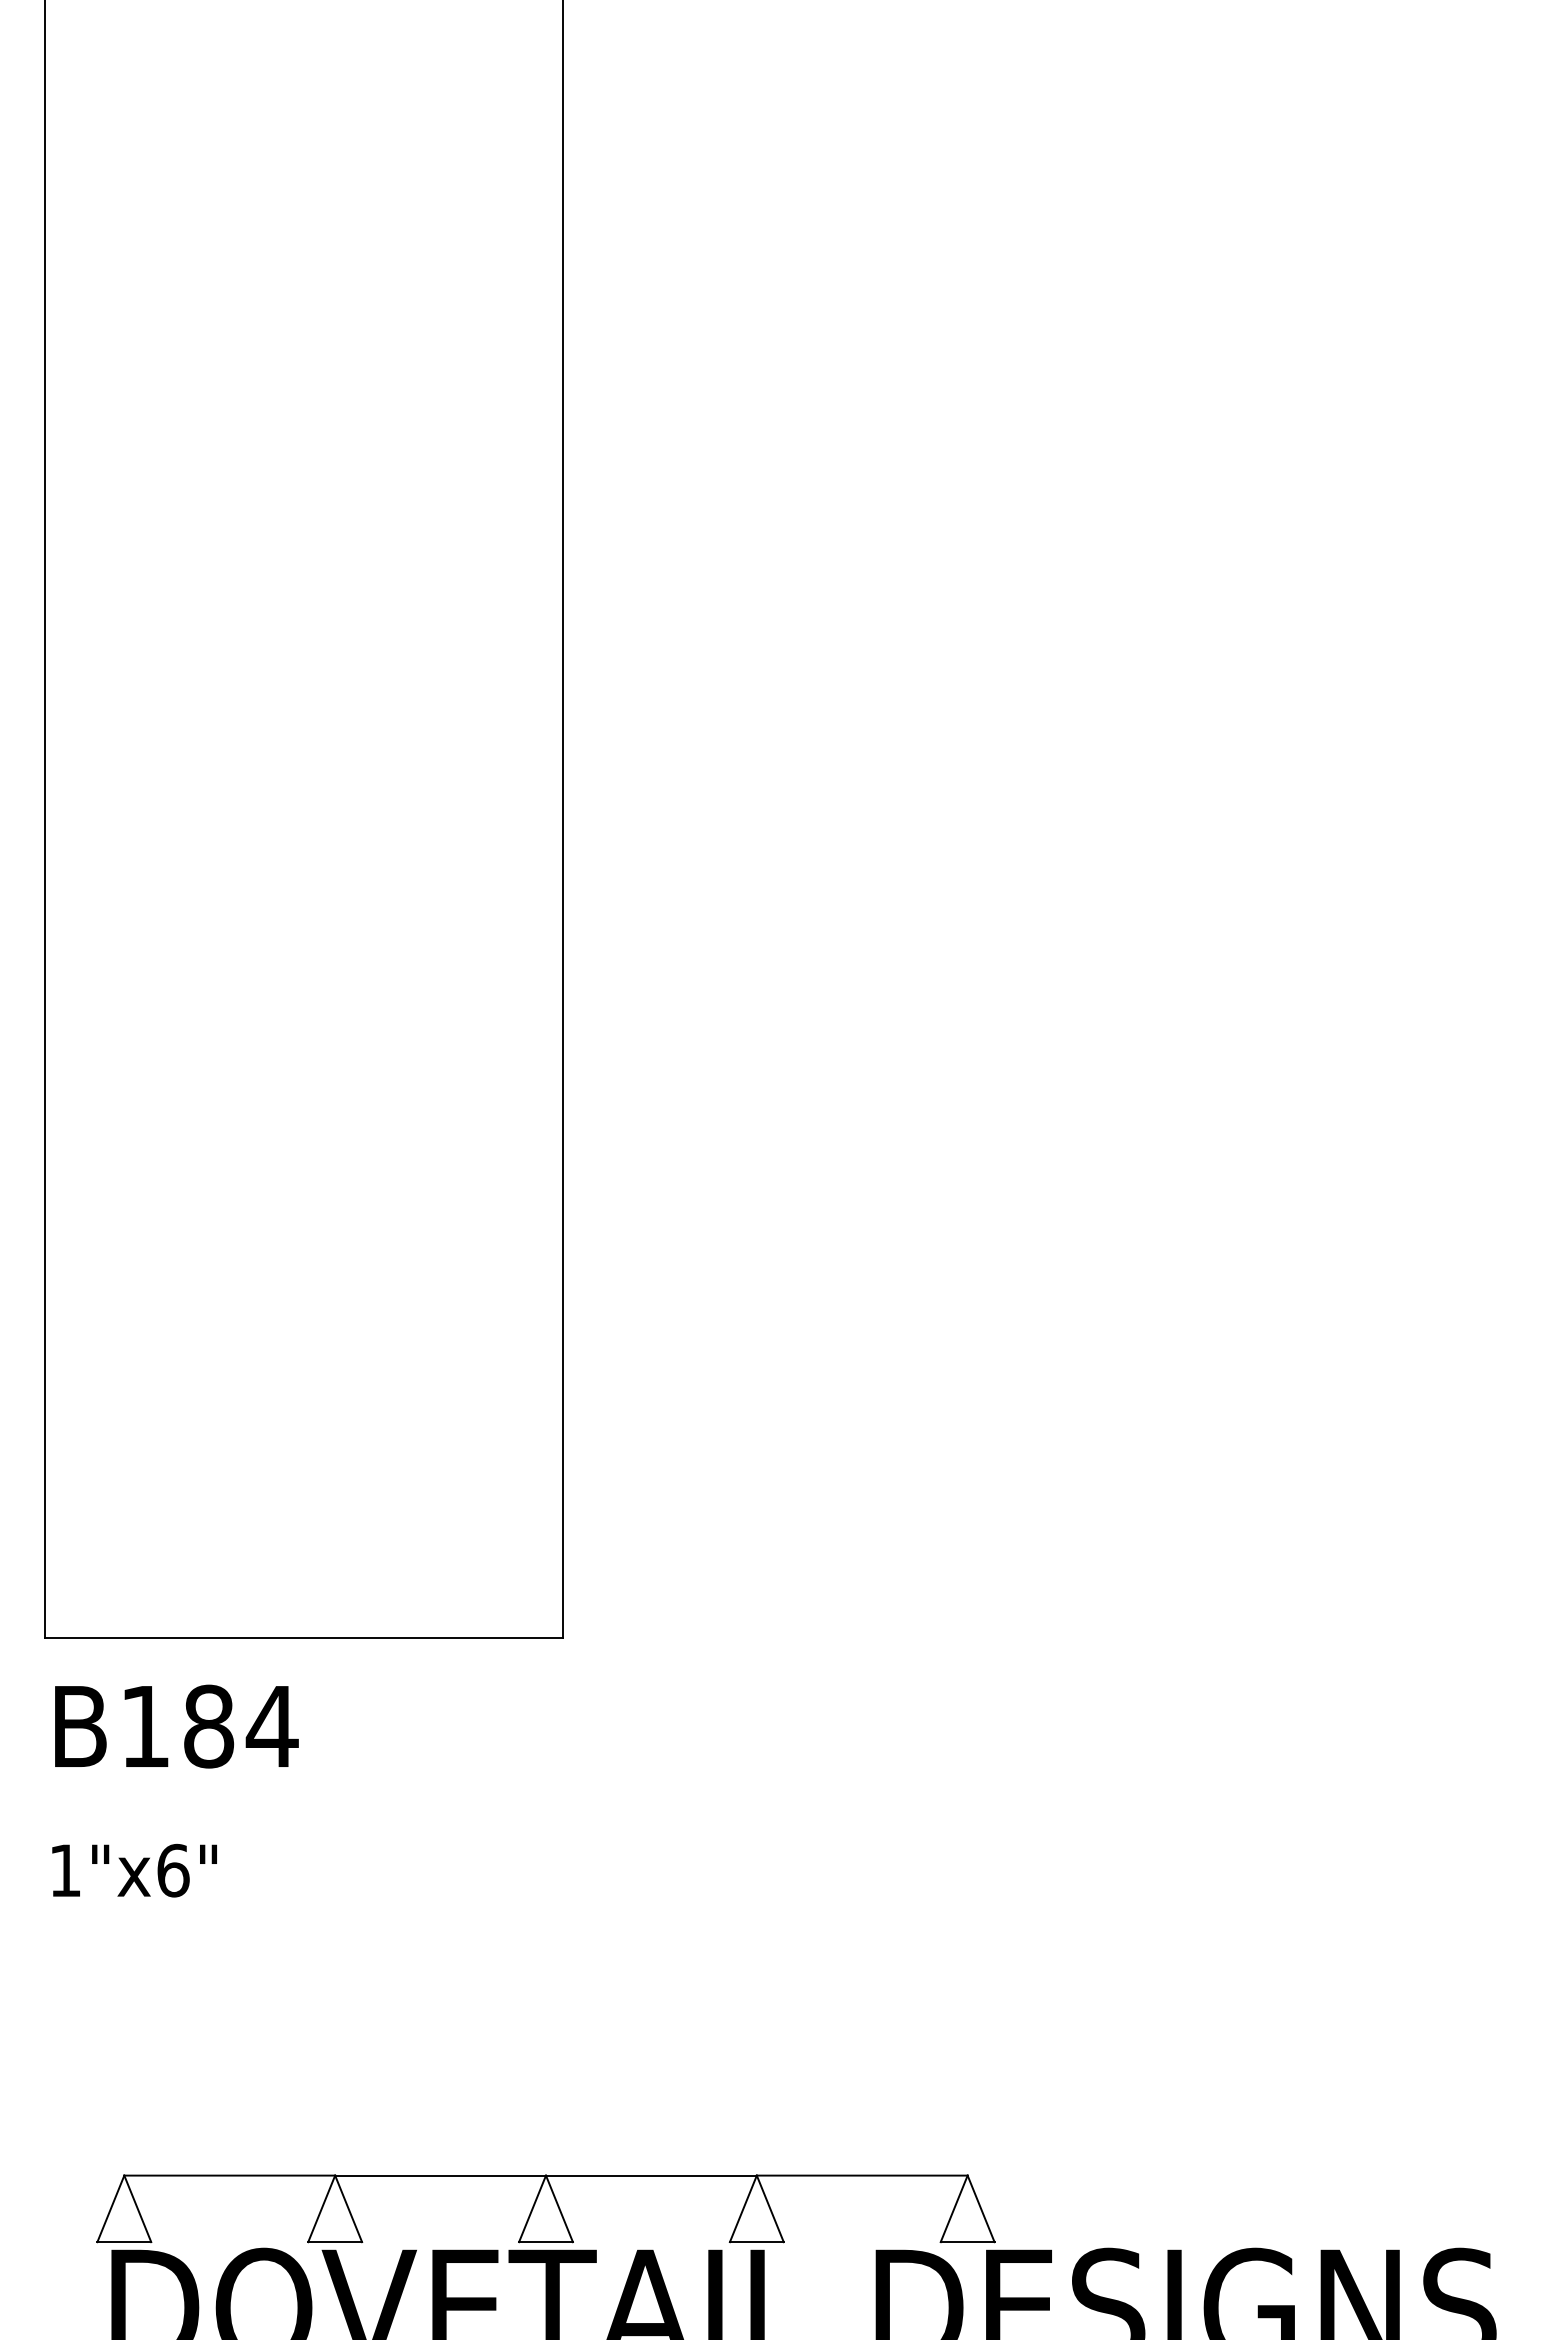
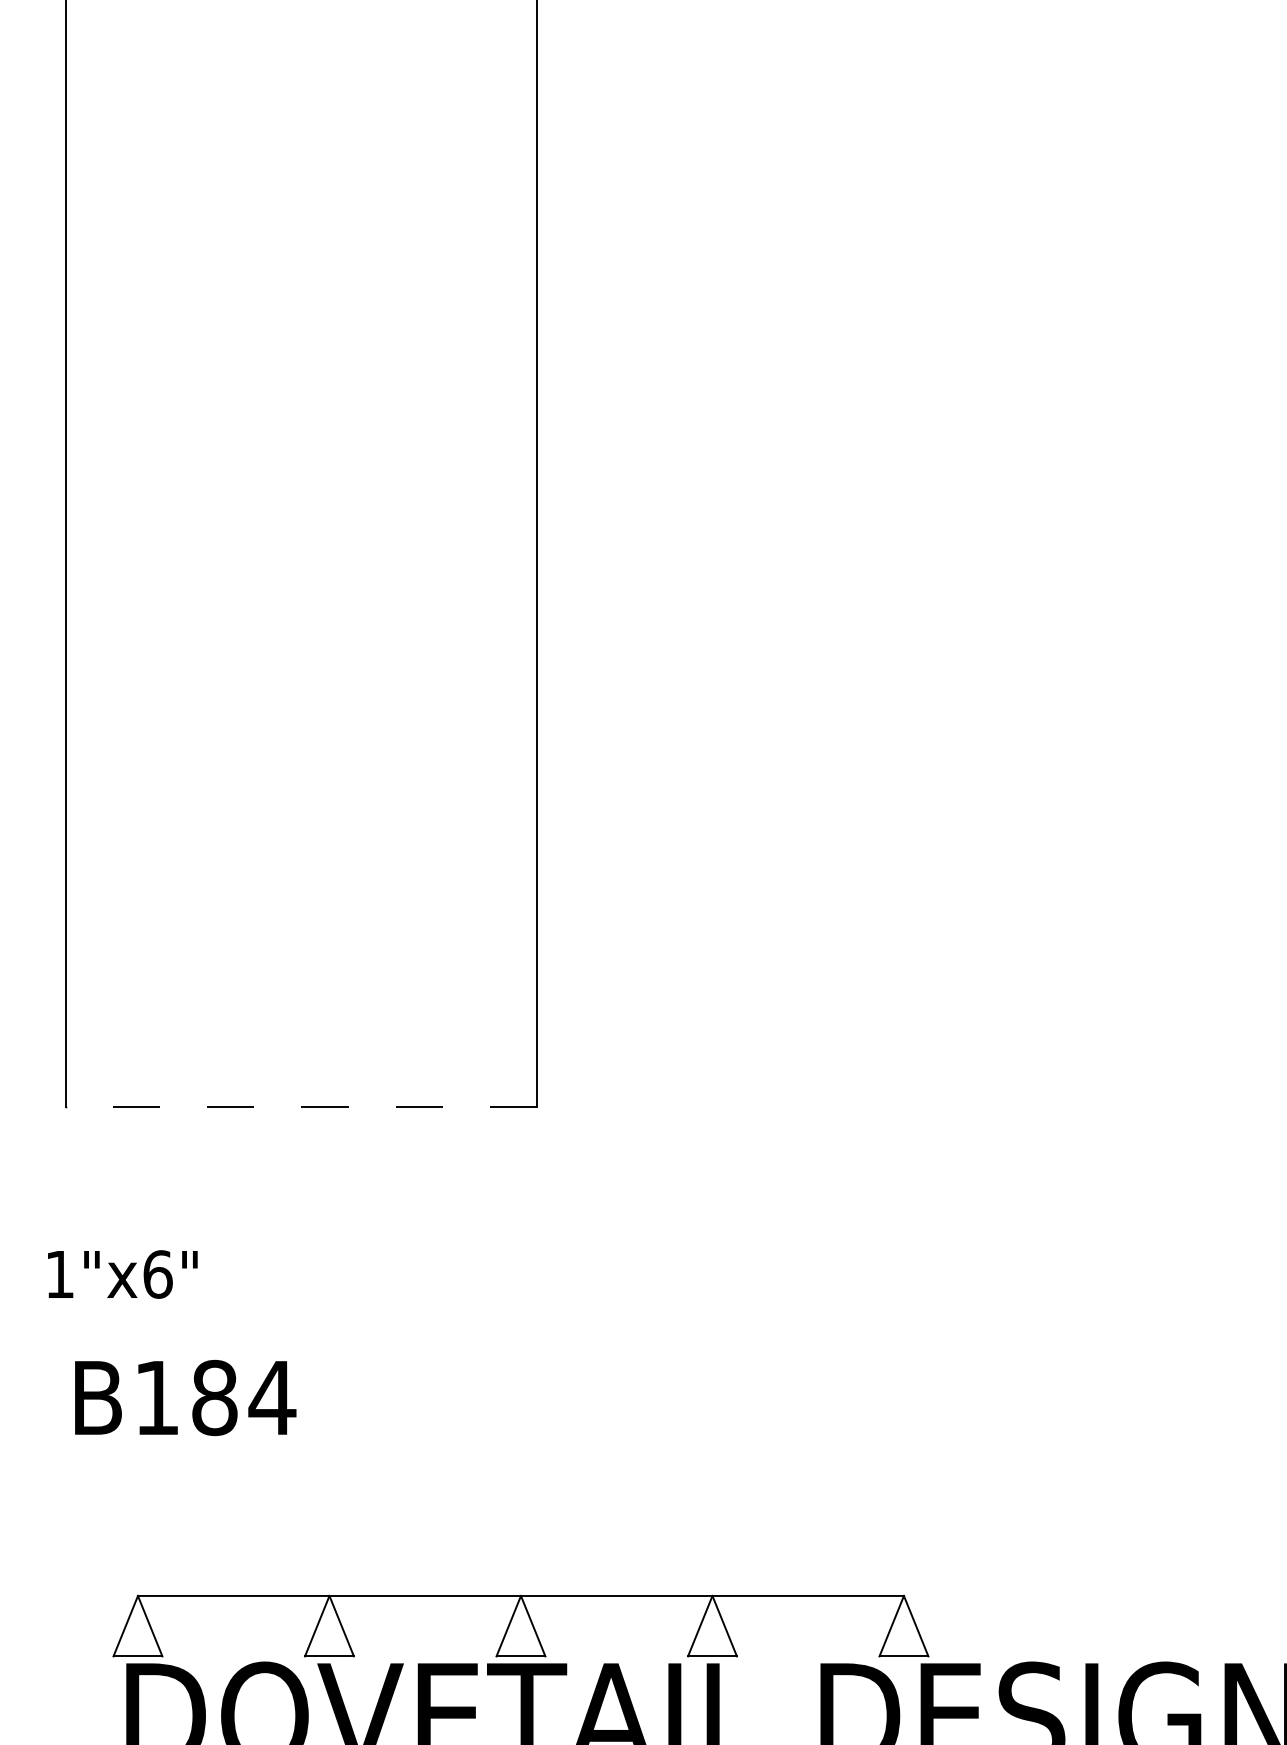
line: (303, 1637) -> (300, 1107), solid -> dashed
text: (176, 1726) -> (185, 1397), moved
text: (134, 1870) -> (122, 1274), moved

